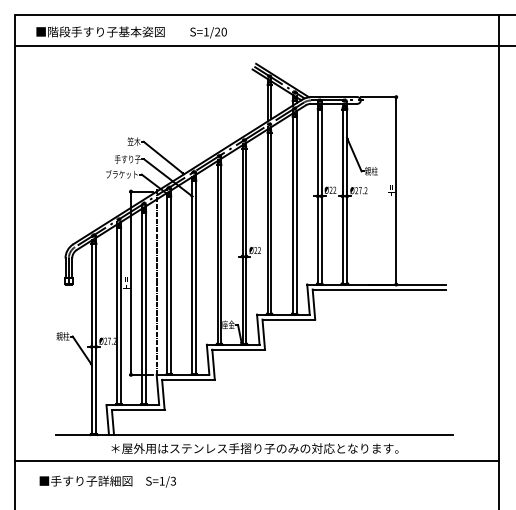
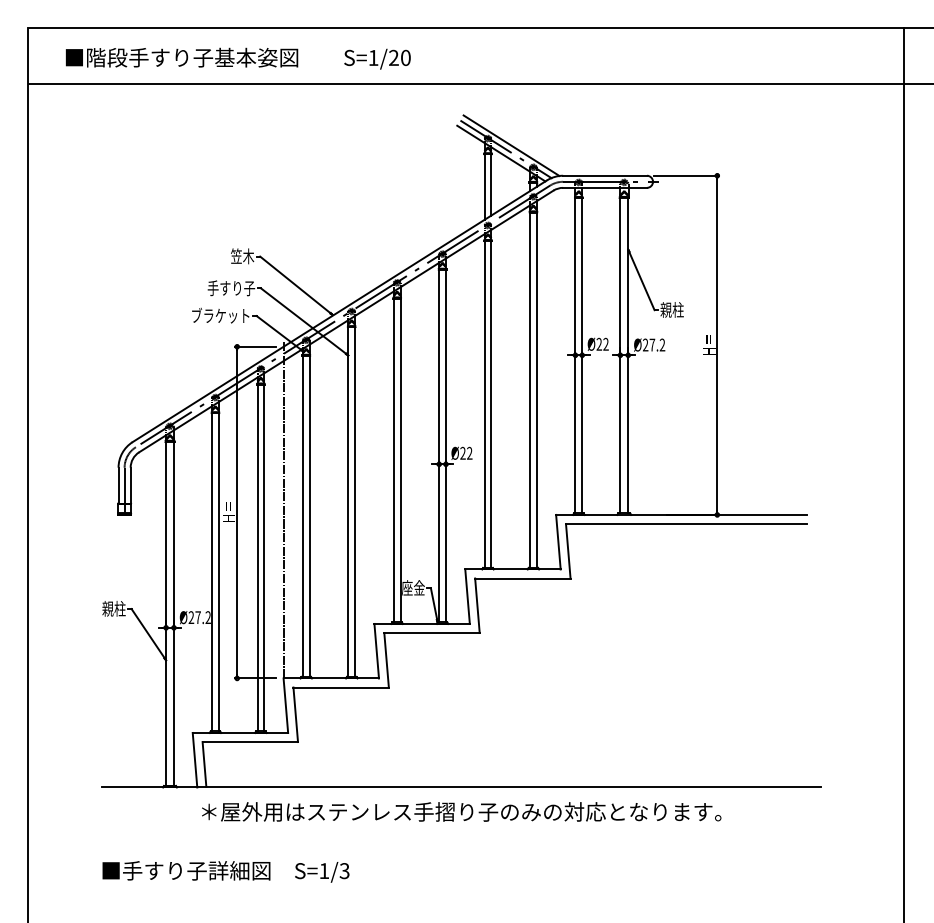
line: (257, 461) -> (466, 835), removed
text: (107, 481) -> (225, 871), moved

